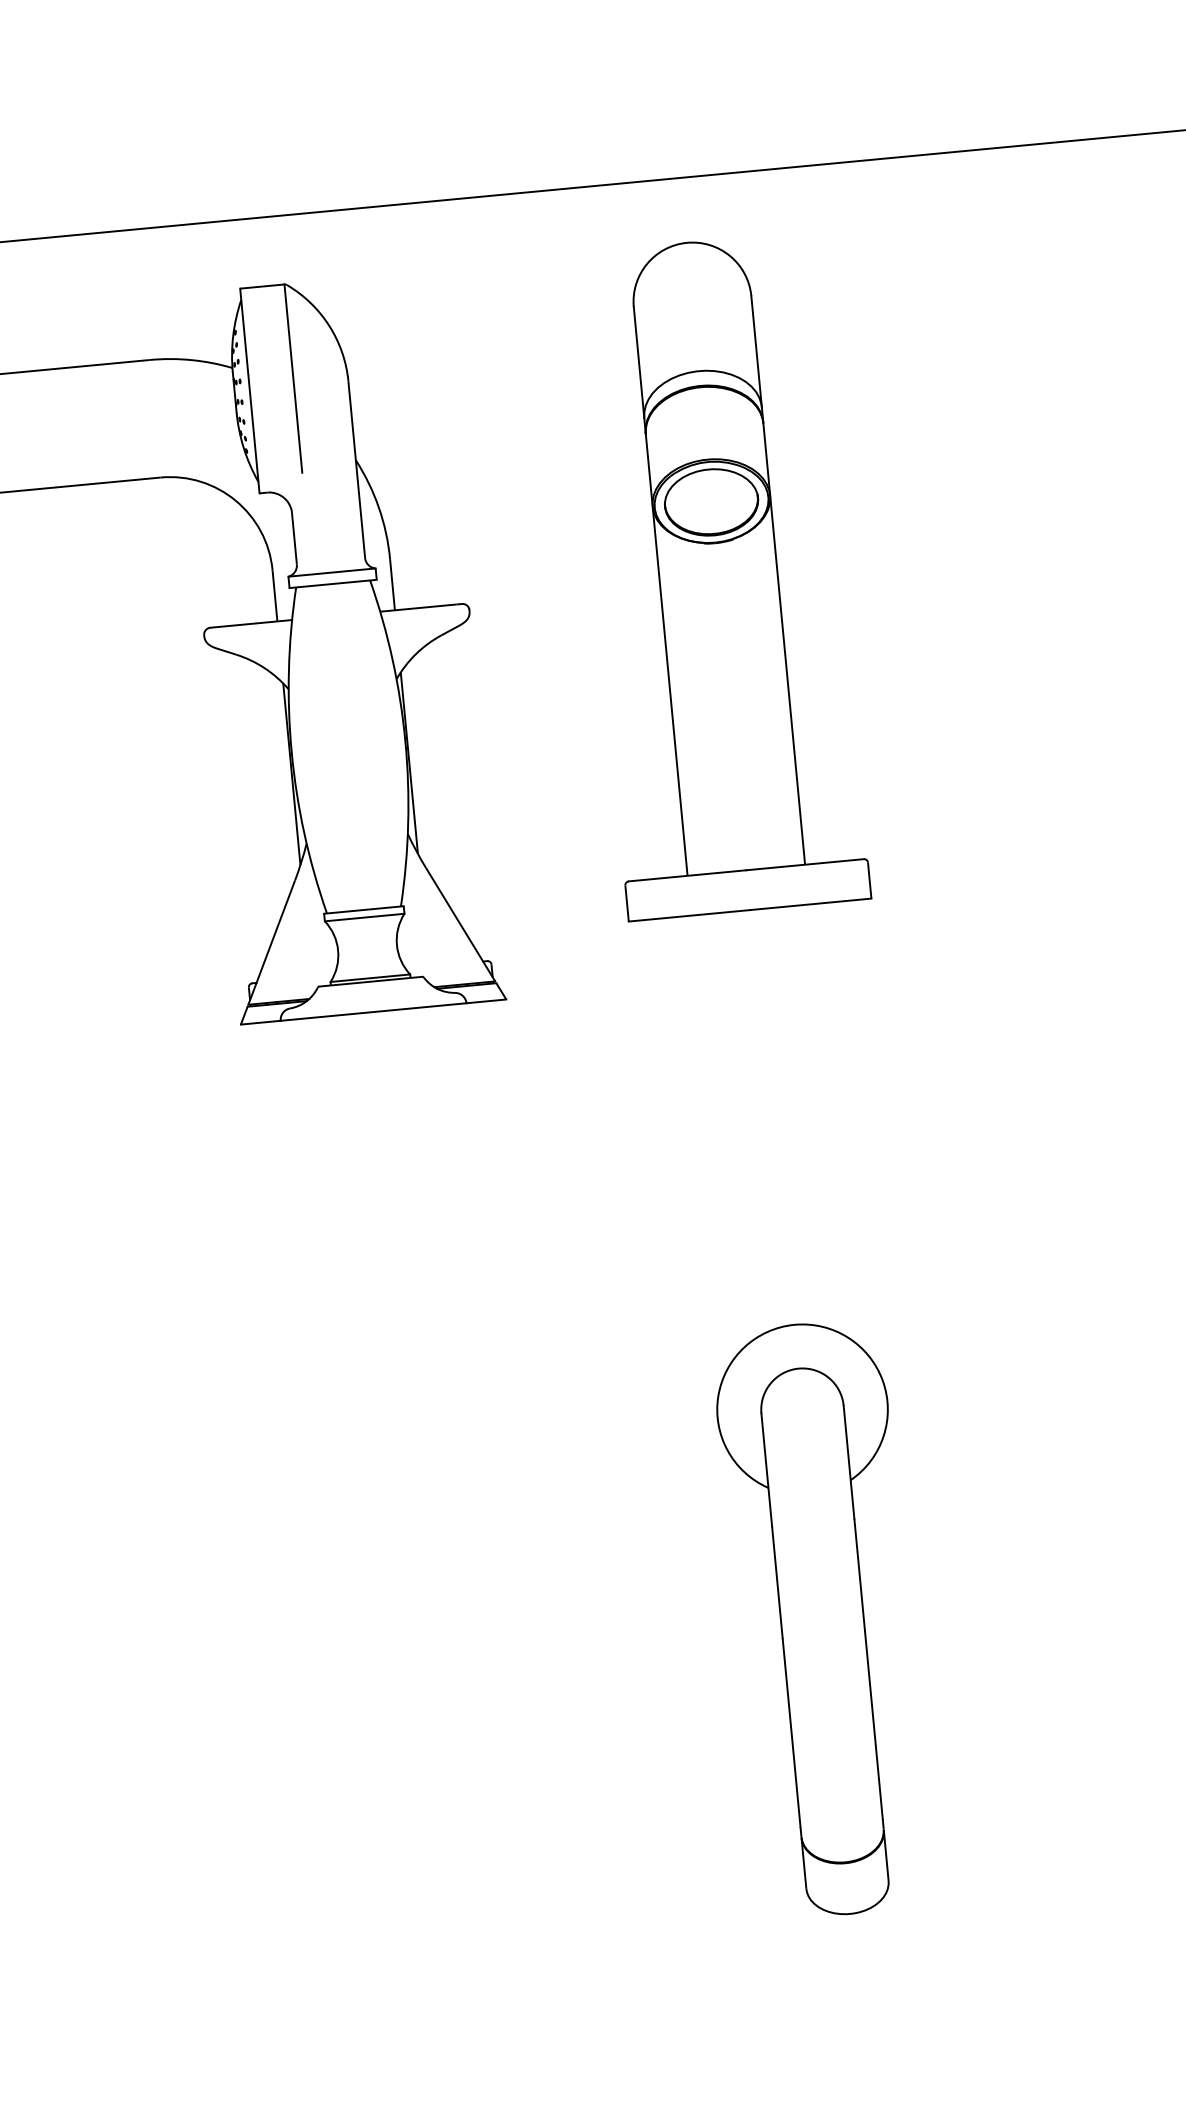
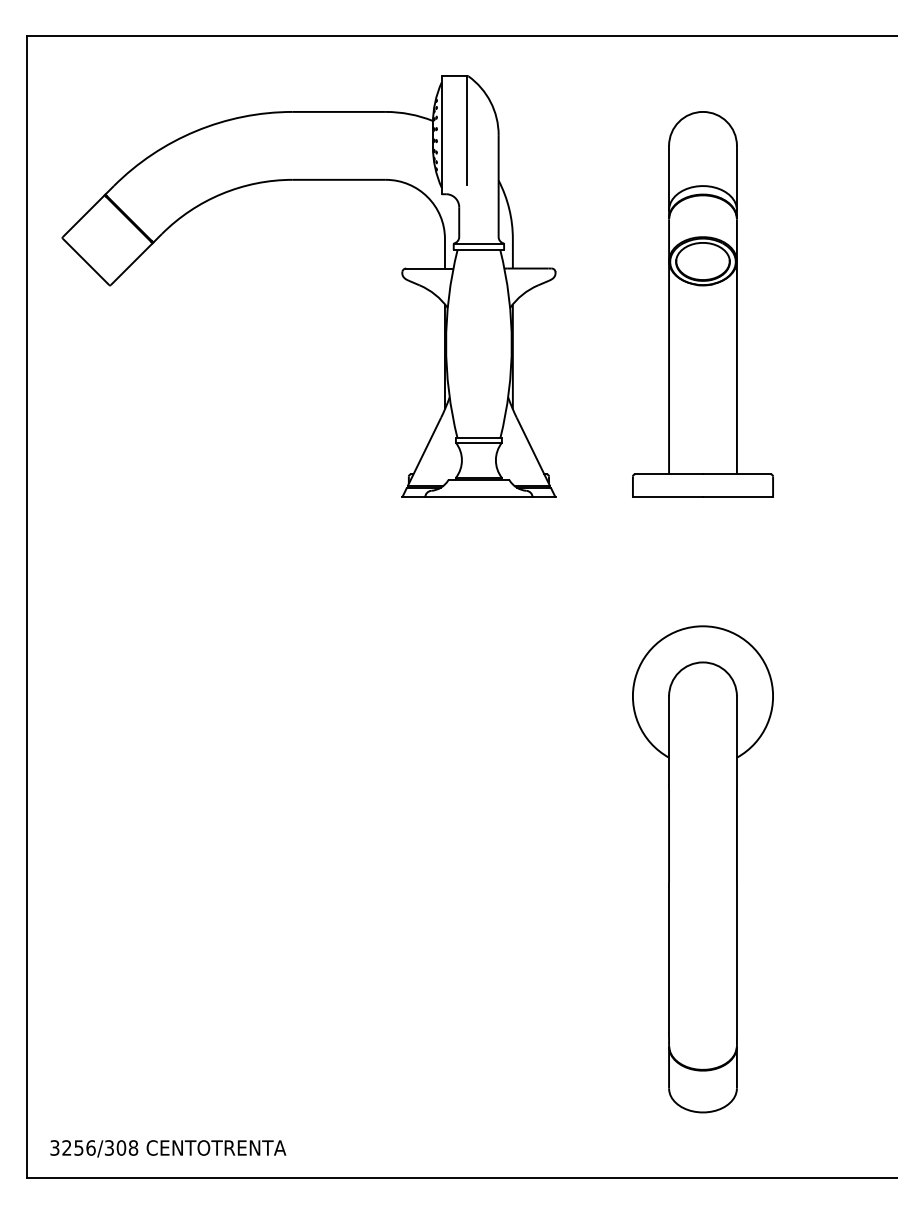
part: (717, 576) -> (702, 304), moved
part: (821, 1619) -> (702, 869), size x1.43

